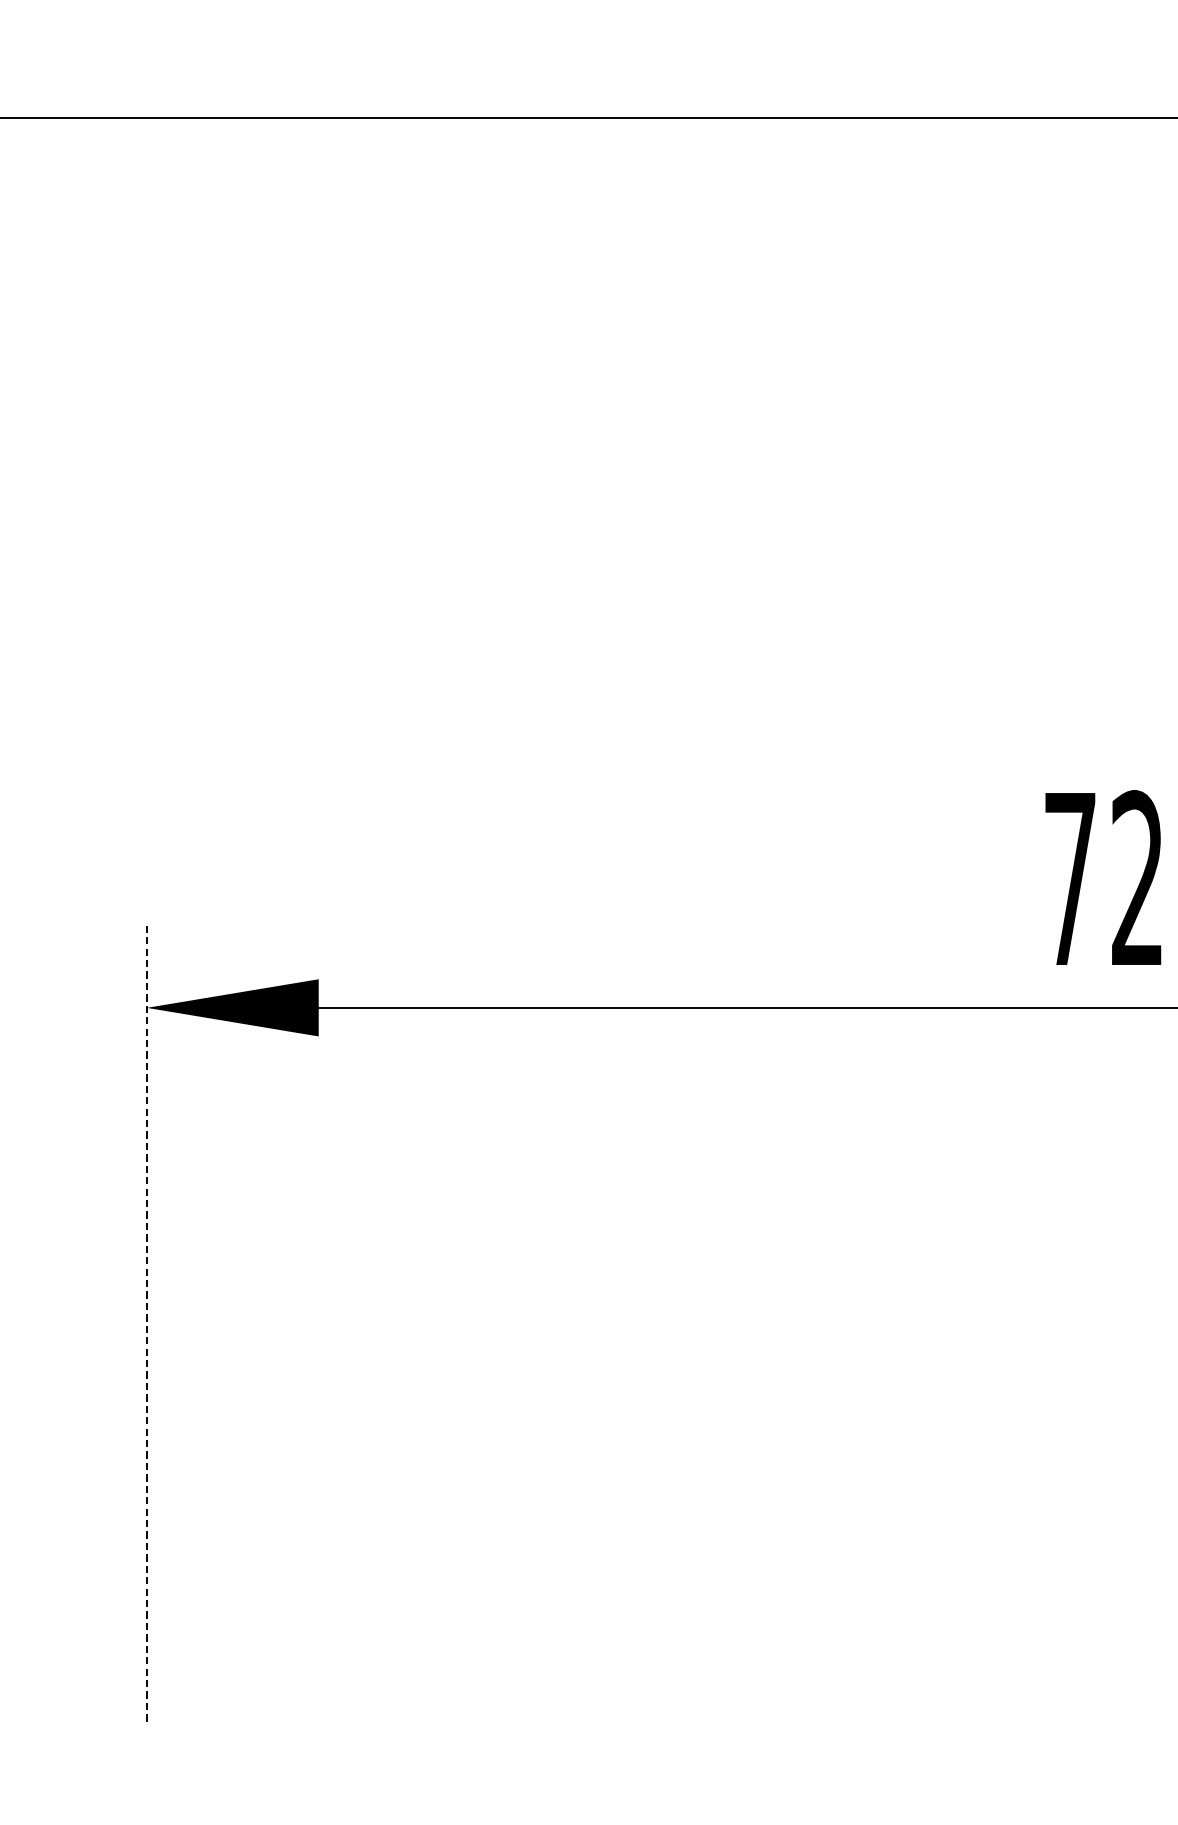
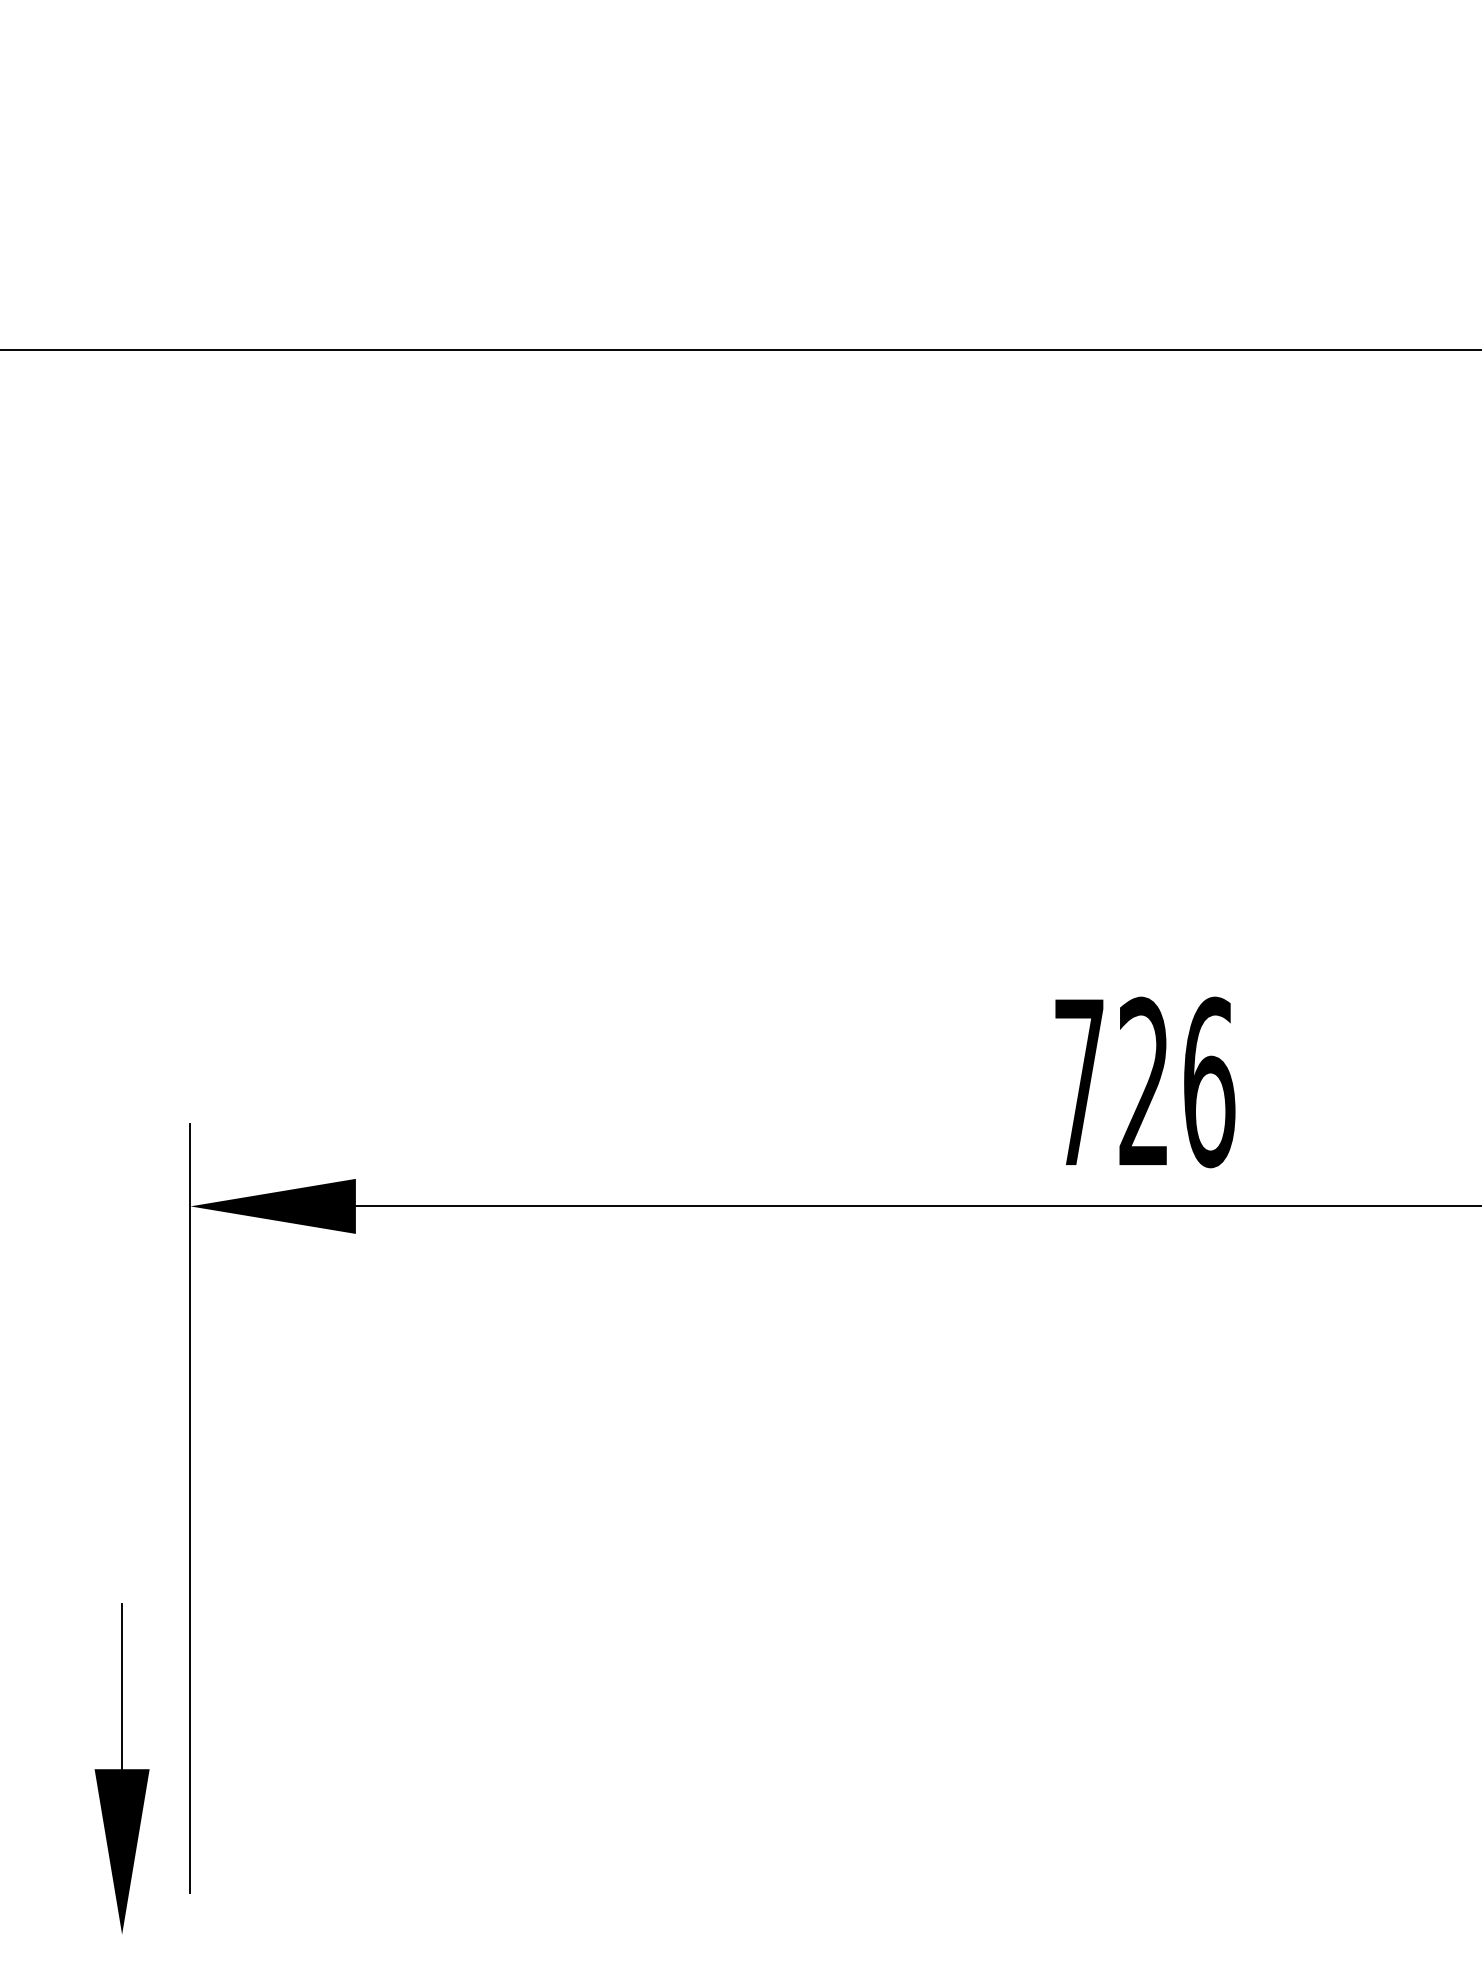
line: (146, 1321) -> (190, 1508), dashed -> solid
part: (75, 1591) -> (121, 1768), added

